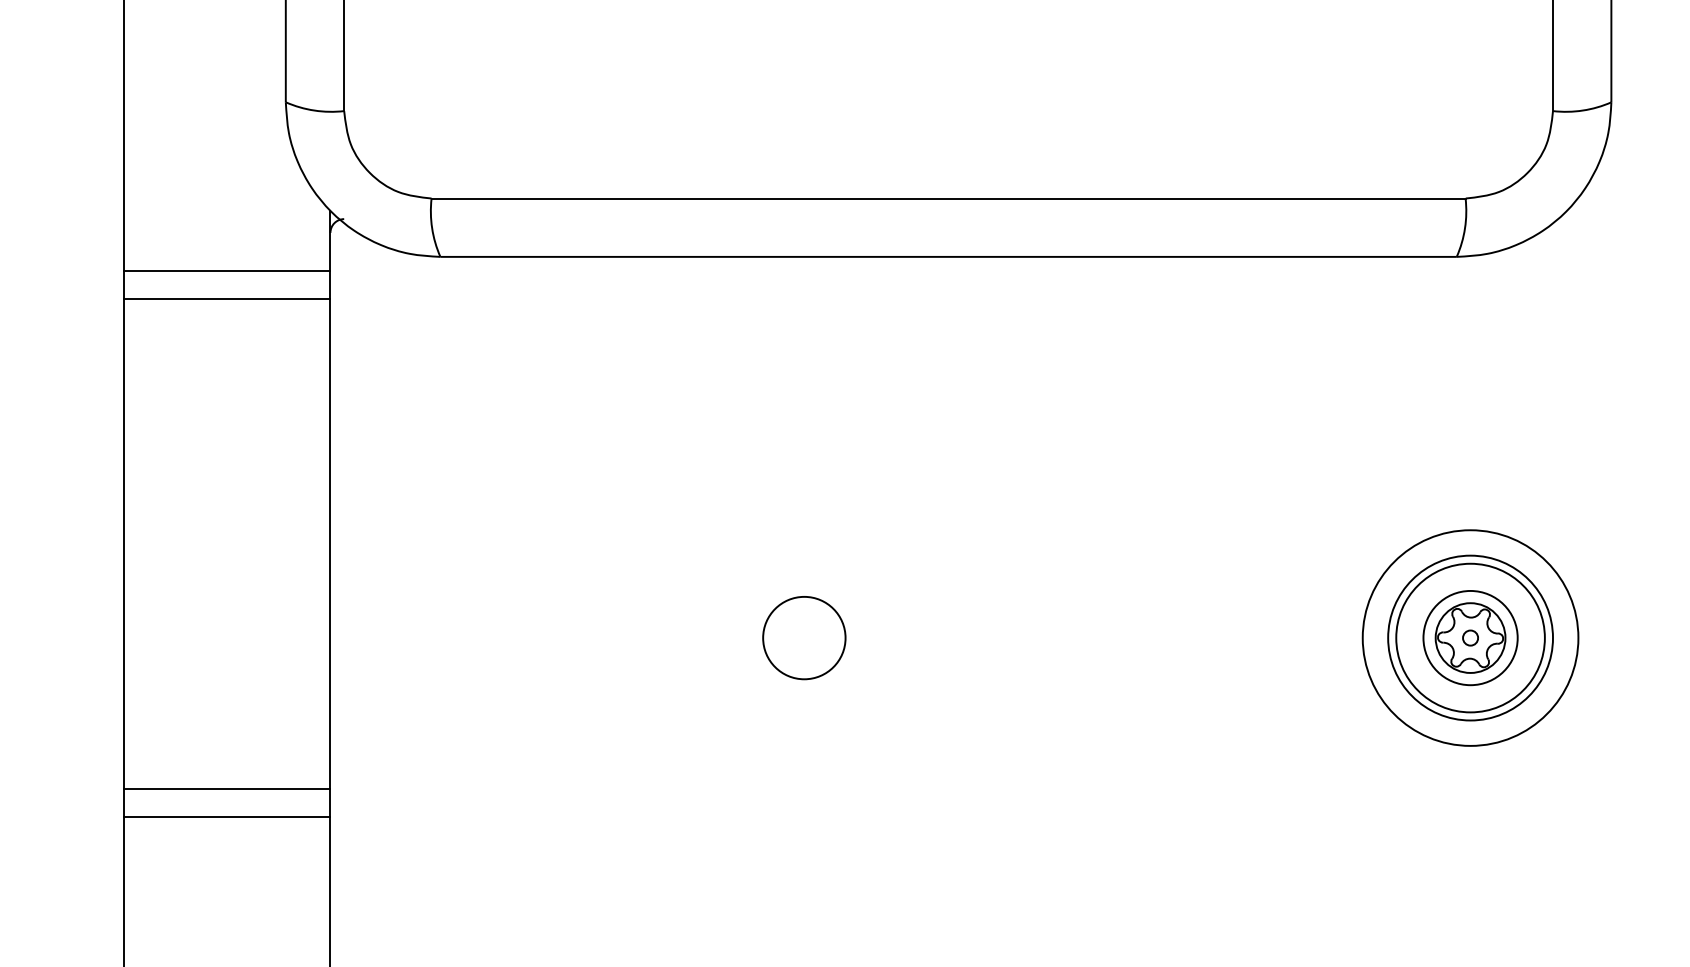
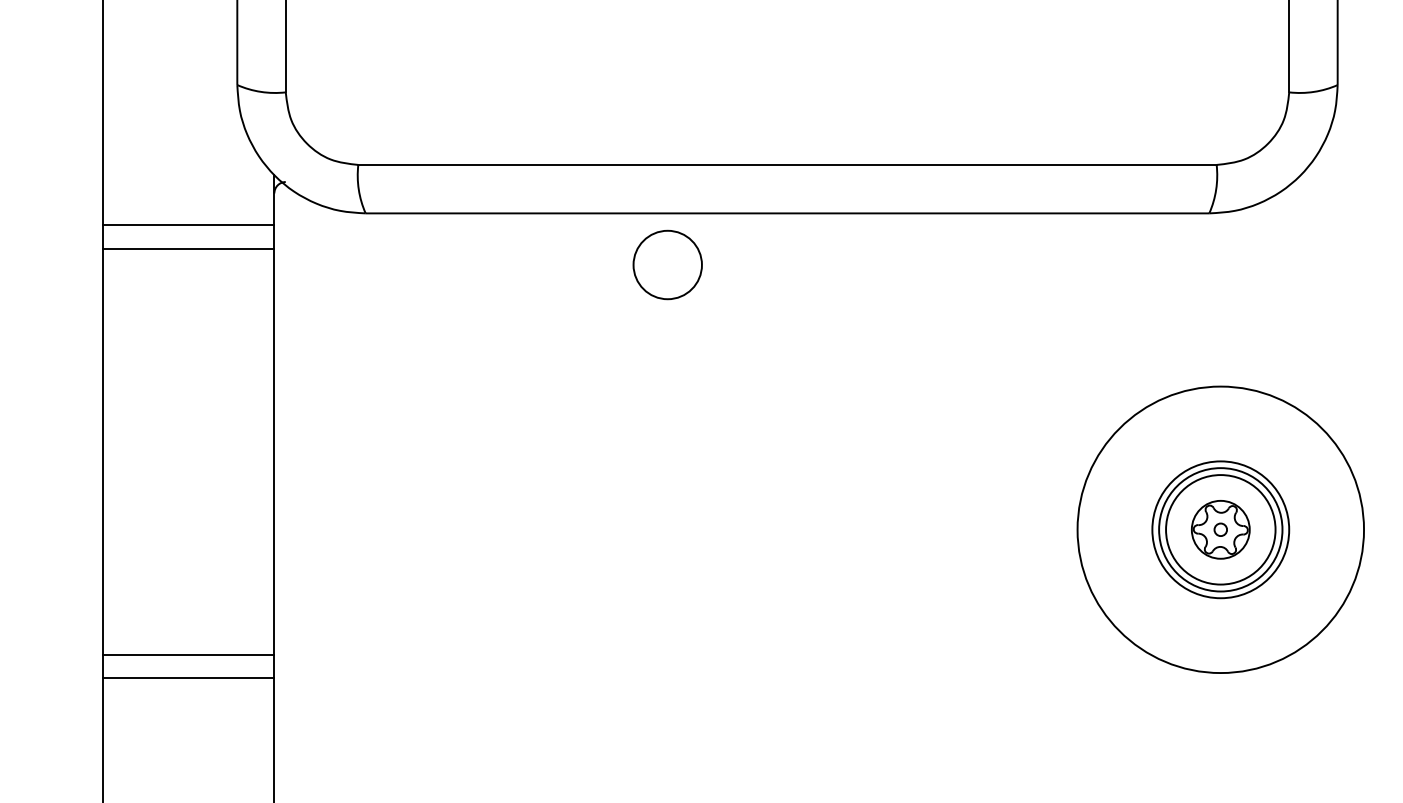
circle: (1470, 637) -> (1220, 529), size x1.4
circle: (1470, 637) -> (1220, 529), size x1.6
circle: (804, 638) -> (667, 265), moved

